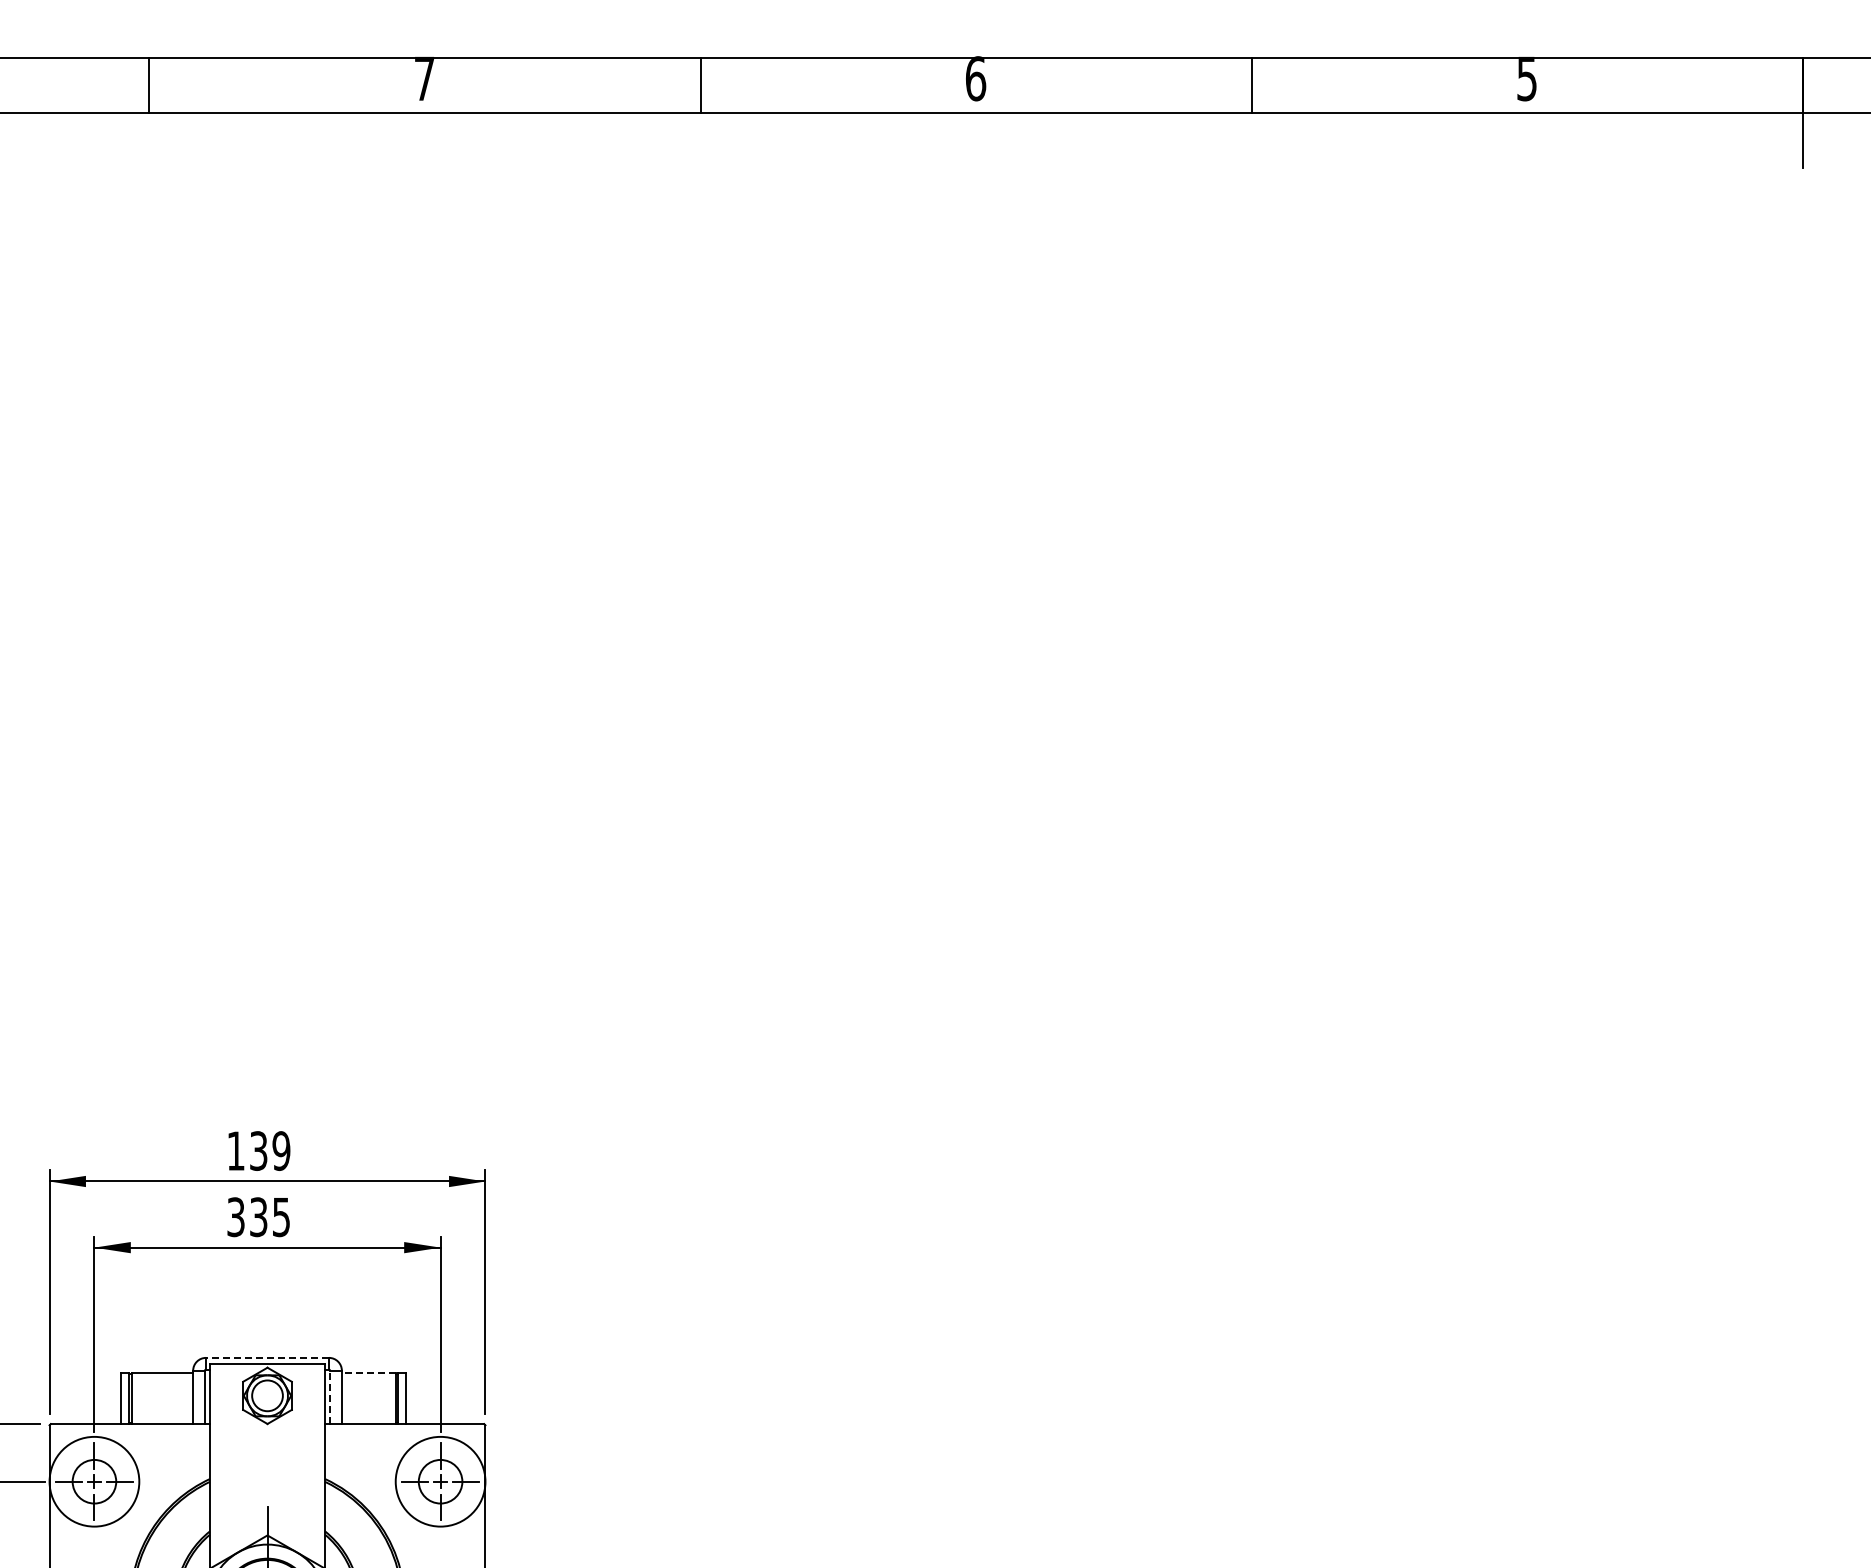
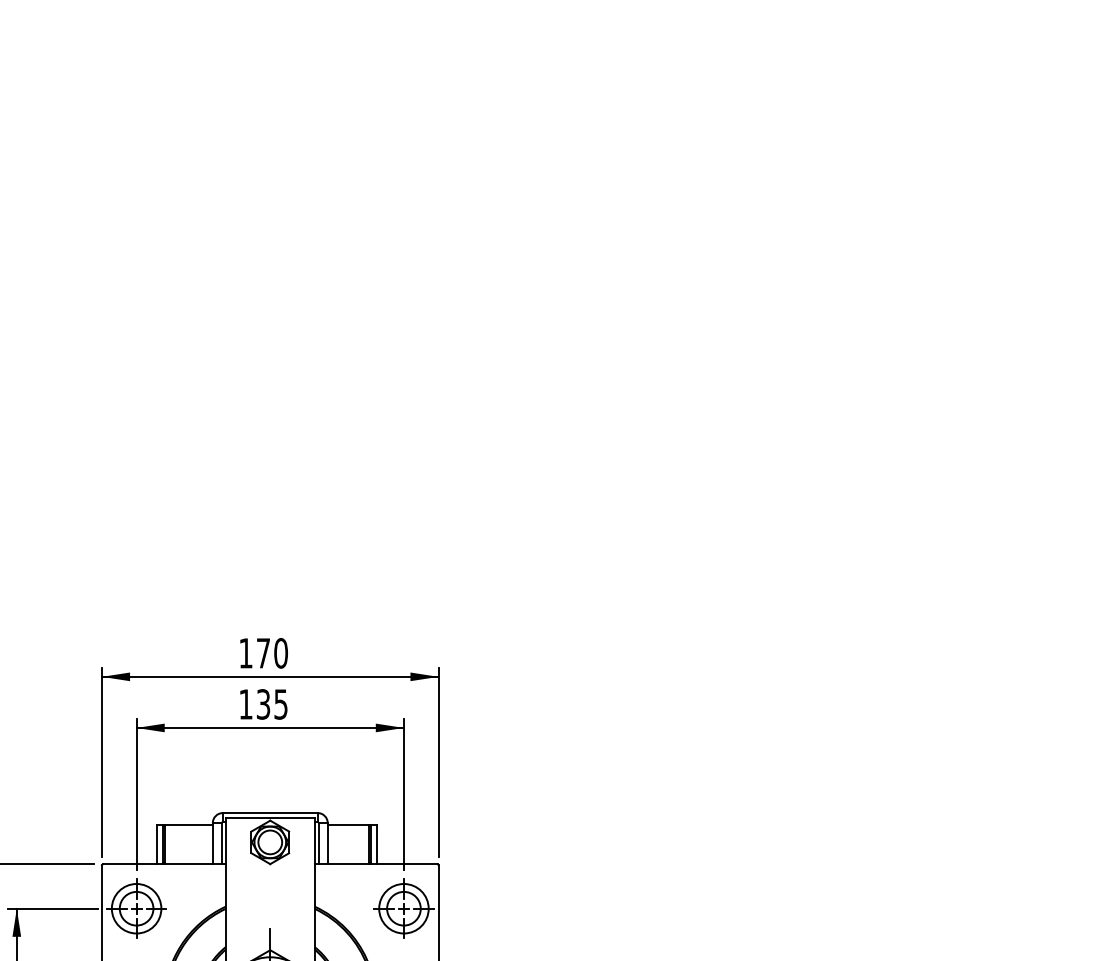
text: (270, 1150) -> (272, 652), 139 -> 170
text: (235, 1217) -> (245, 704), 335 -> 135
line: (267, 1357) -> (270, 812), dashed -> solid
line: (368, 1372) -> (348, 824), dashed -> solid
line: (330, 1397) -> (318, 843), dashed -> solid
circle: (94, 1481) -> (136, 908), size x0.71
circle: (440, 1481) -> (403, 908), size x0.71

